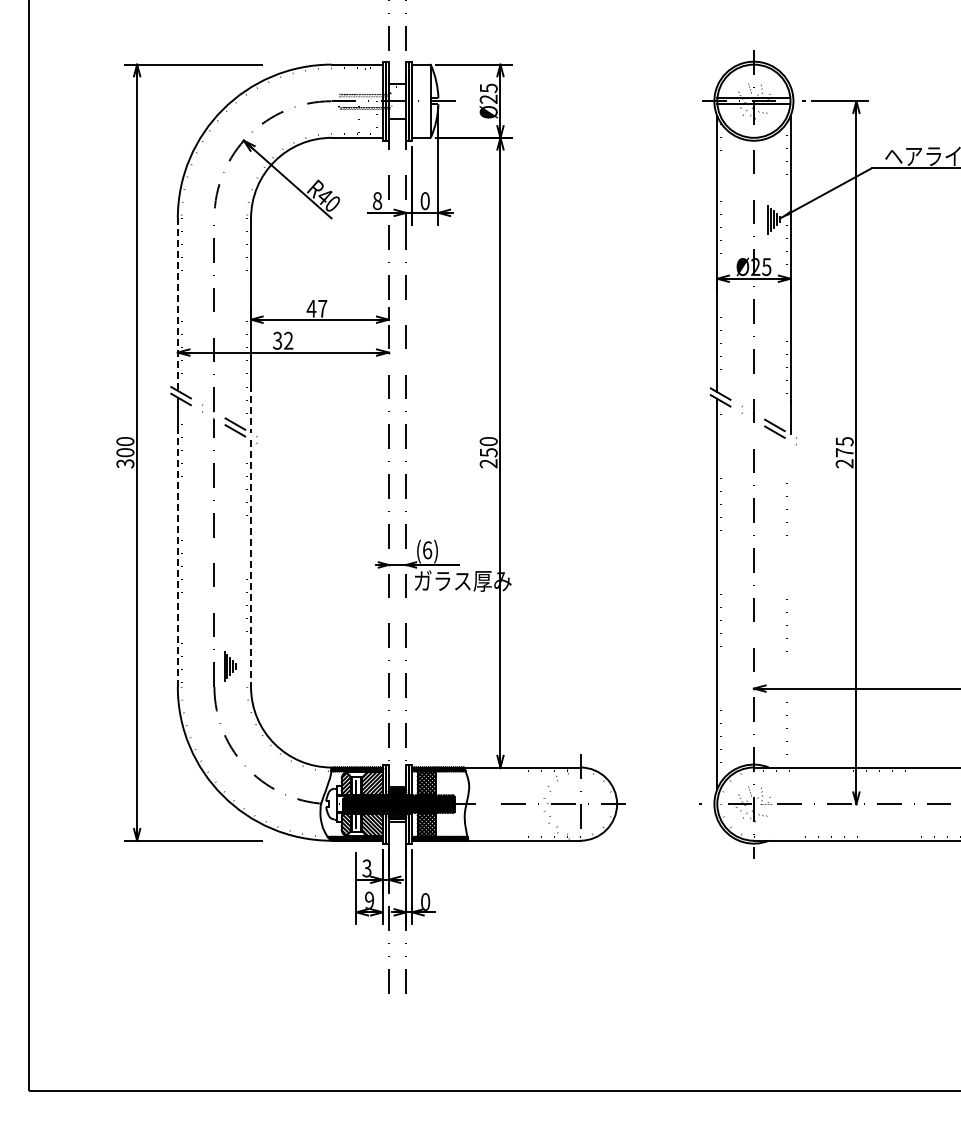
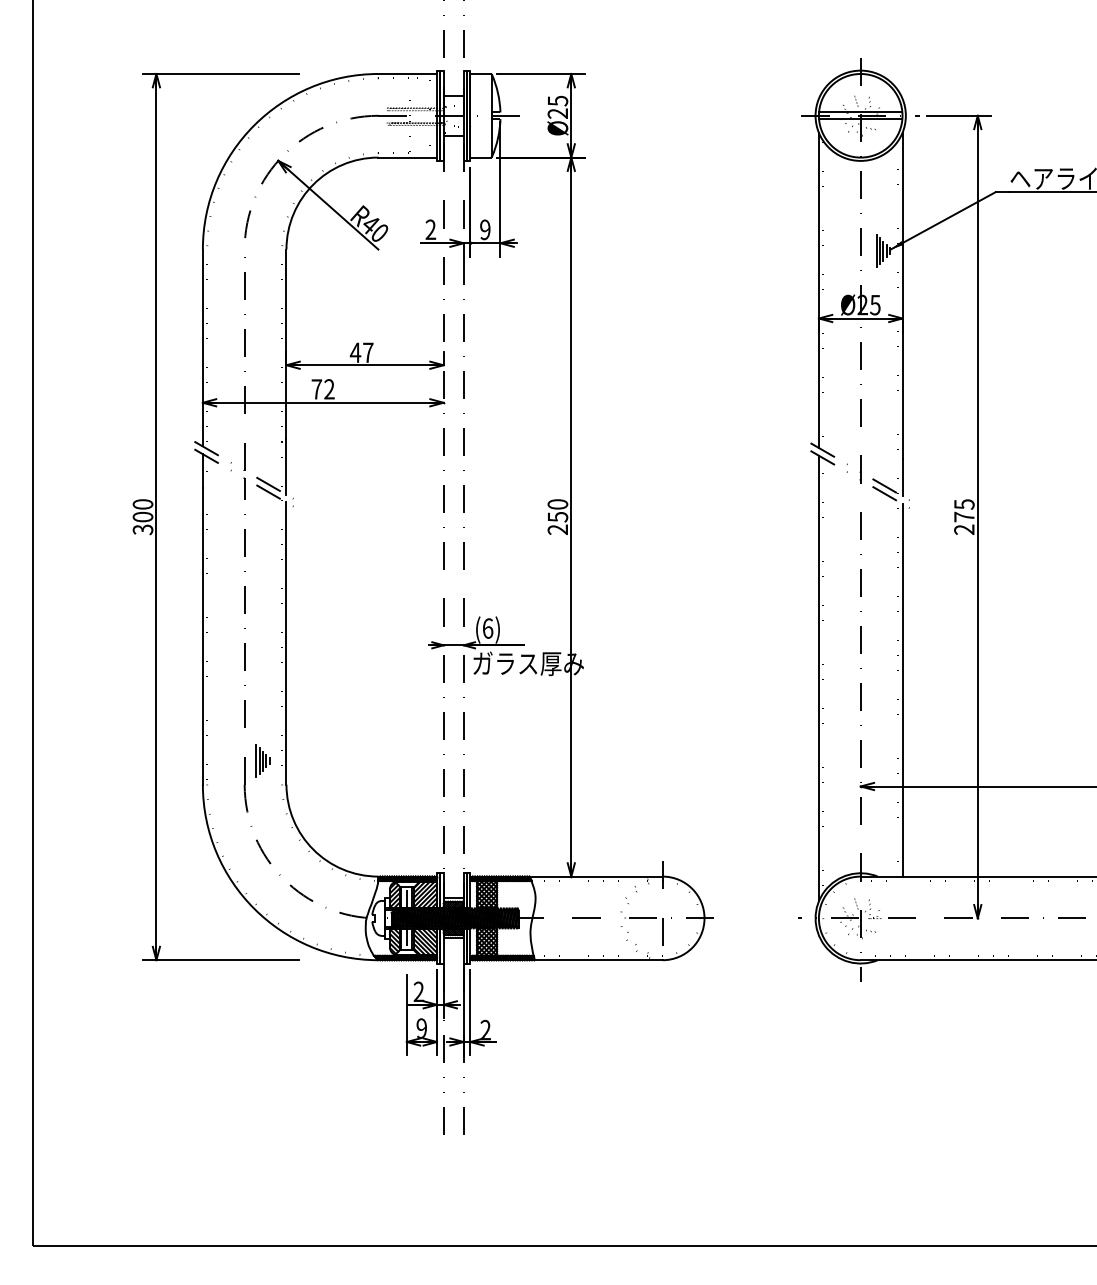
text: (377, 201) -> (430, 230), 8 -> 2
text: (424, 201) -> (484, 230), 0 -> 9
line: (177, 305) -> (202, 349), dashed -> solid
text: (277, 340) -> (316, 388), 32 -> 72
line: (251, 409) -> (287, 467), dashed -> solid
line: (177, 557) -> (202, 636), dashed -> solid
line: (251, 563) -> (287, 643), dashed -> solid
line: (790, 604) -> (902, 690), added
text: (366, 868) -> (418, 991), 3 -> 2
text: (425, 901) -> (485, 1029), 0 -> 2

